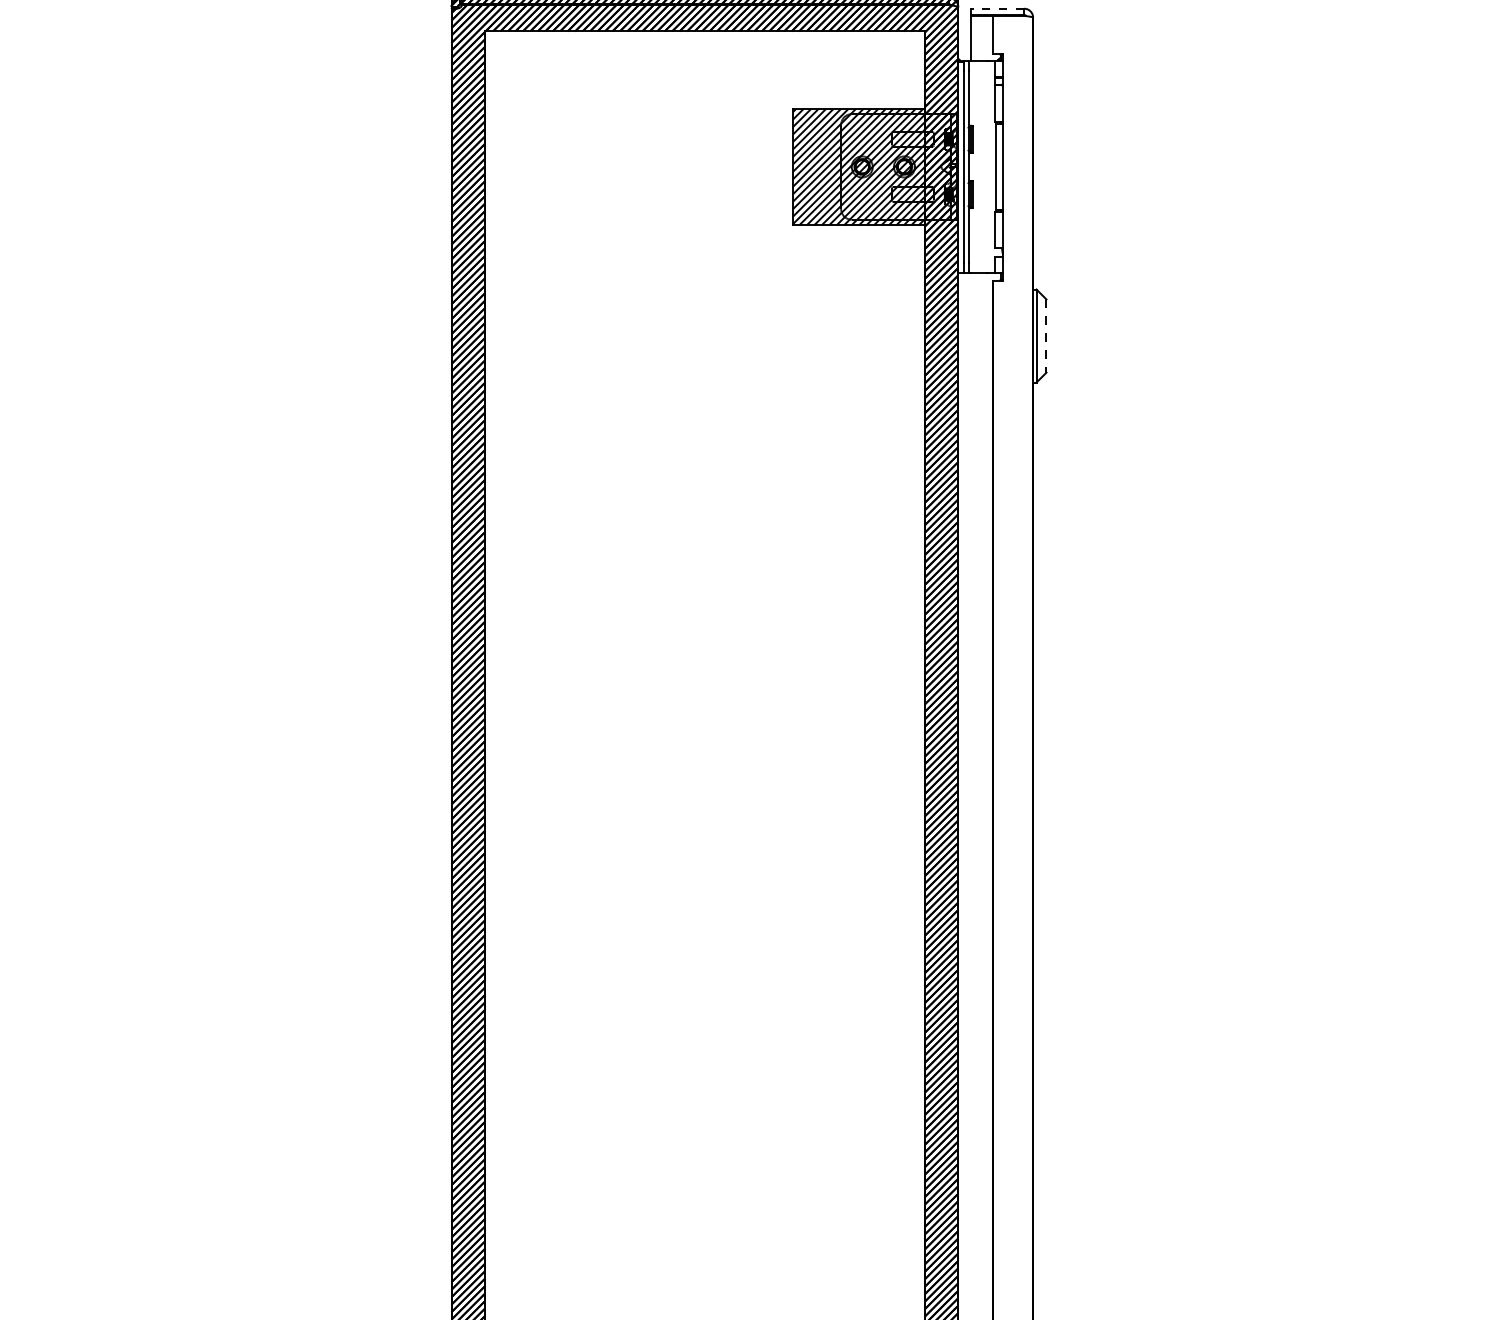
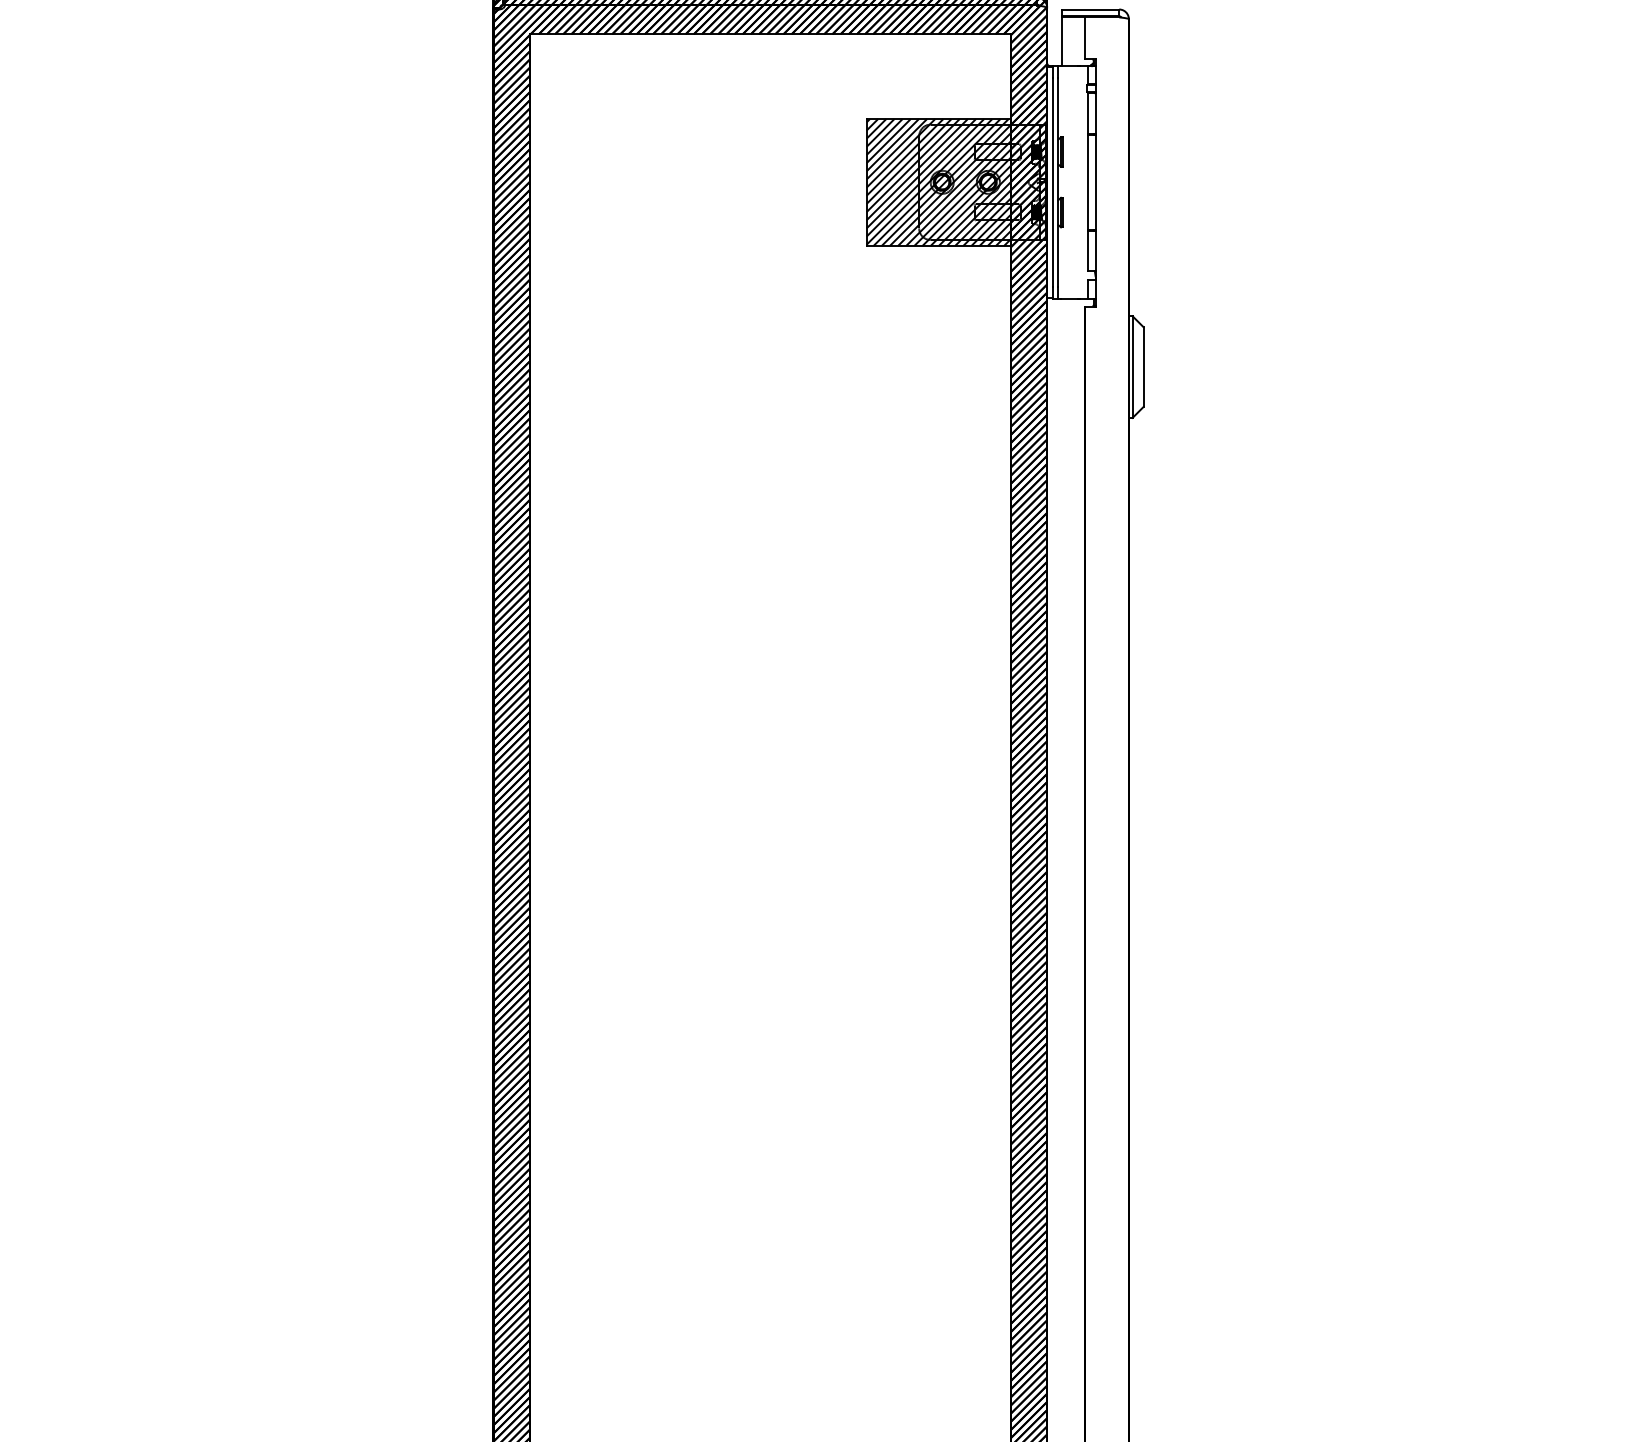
line: (997, 8) -> (1089, 9), dashed -> solid
line: (1046, 336) -> (1143, 367), dashed -> solid

